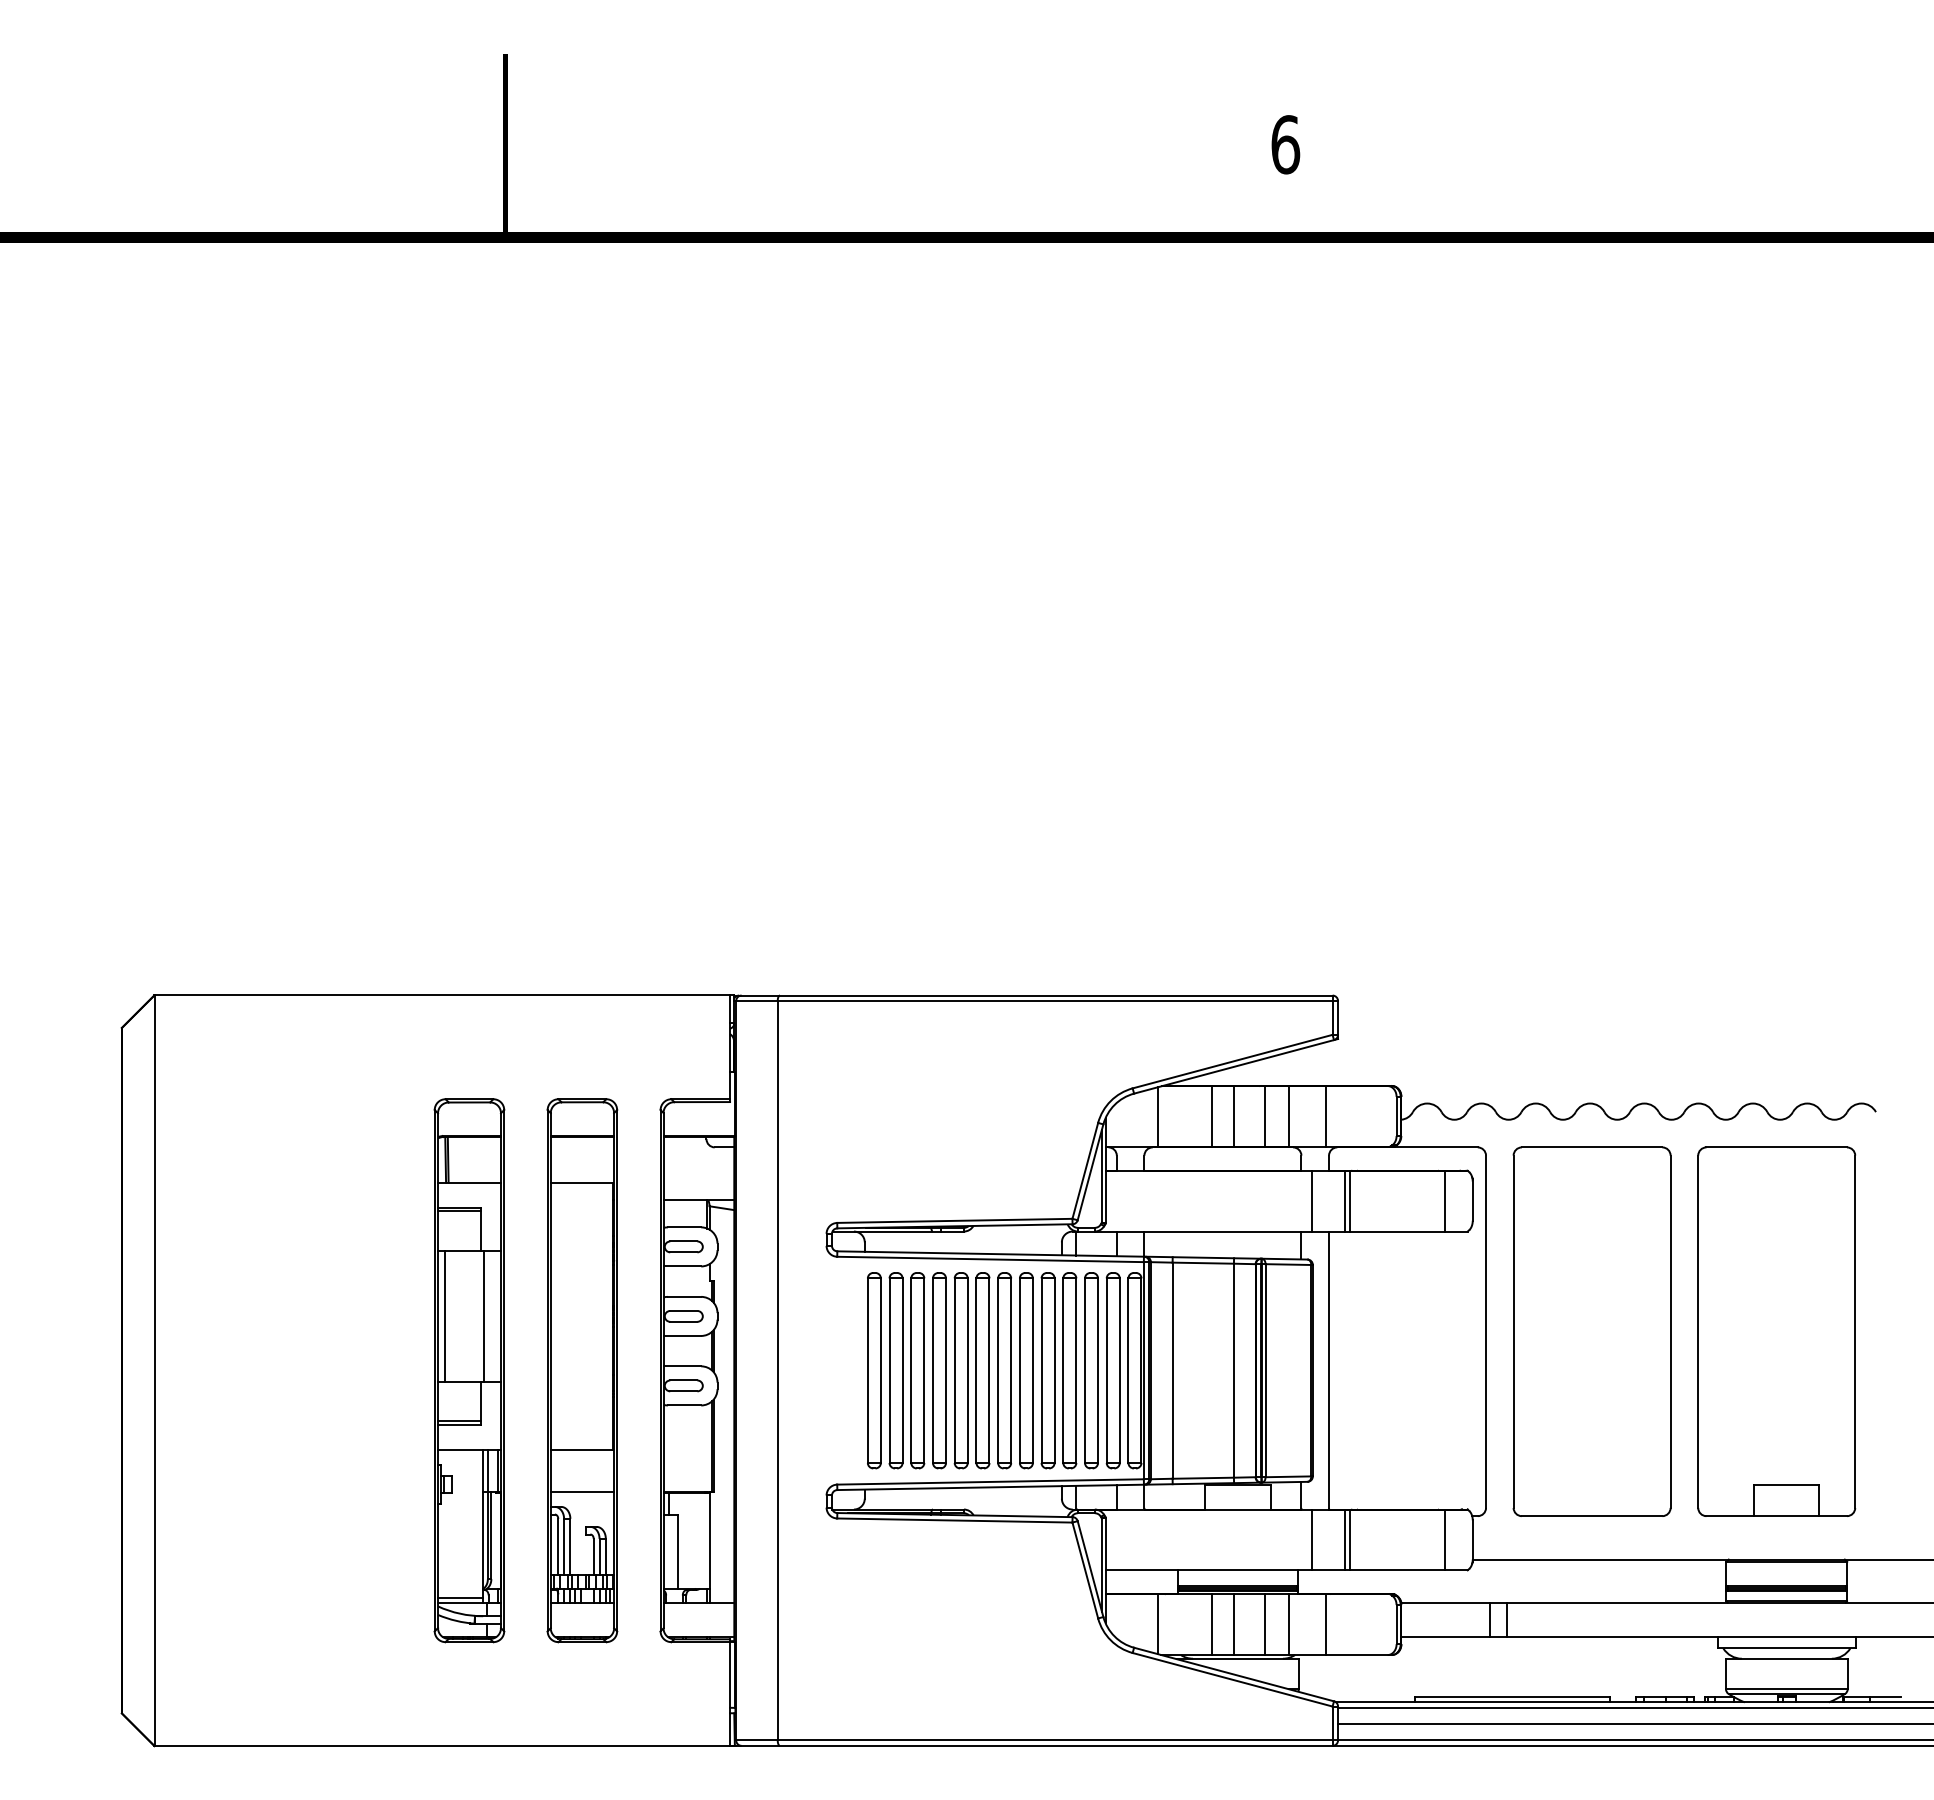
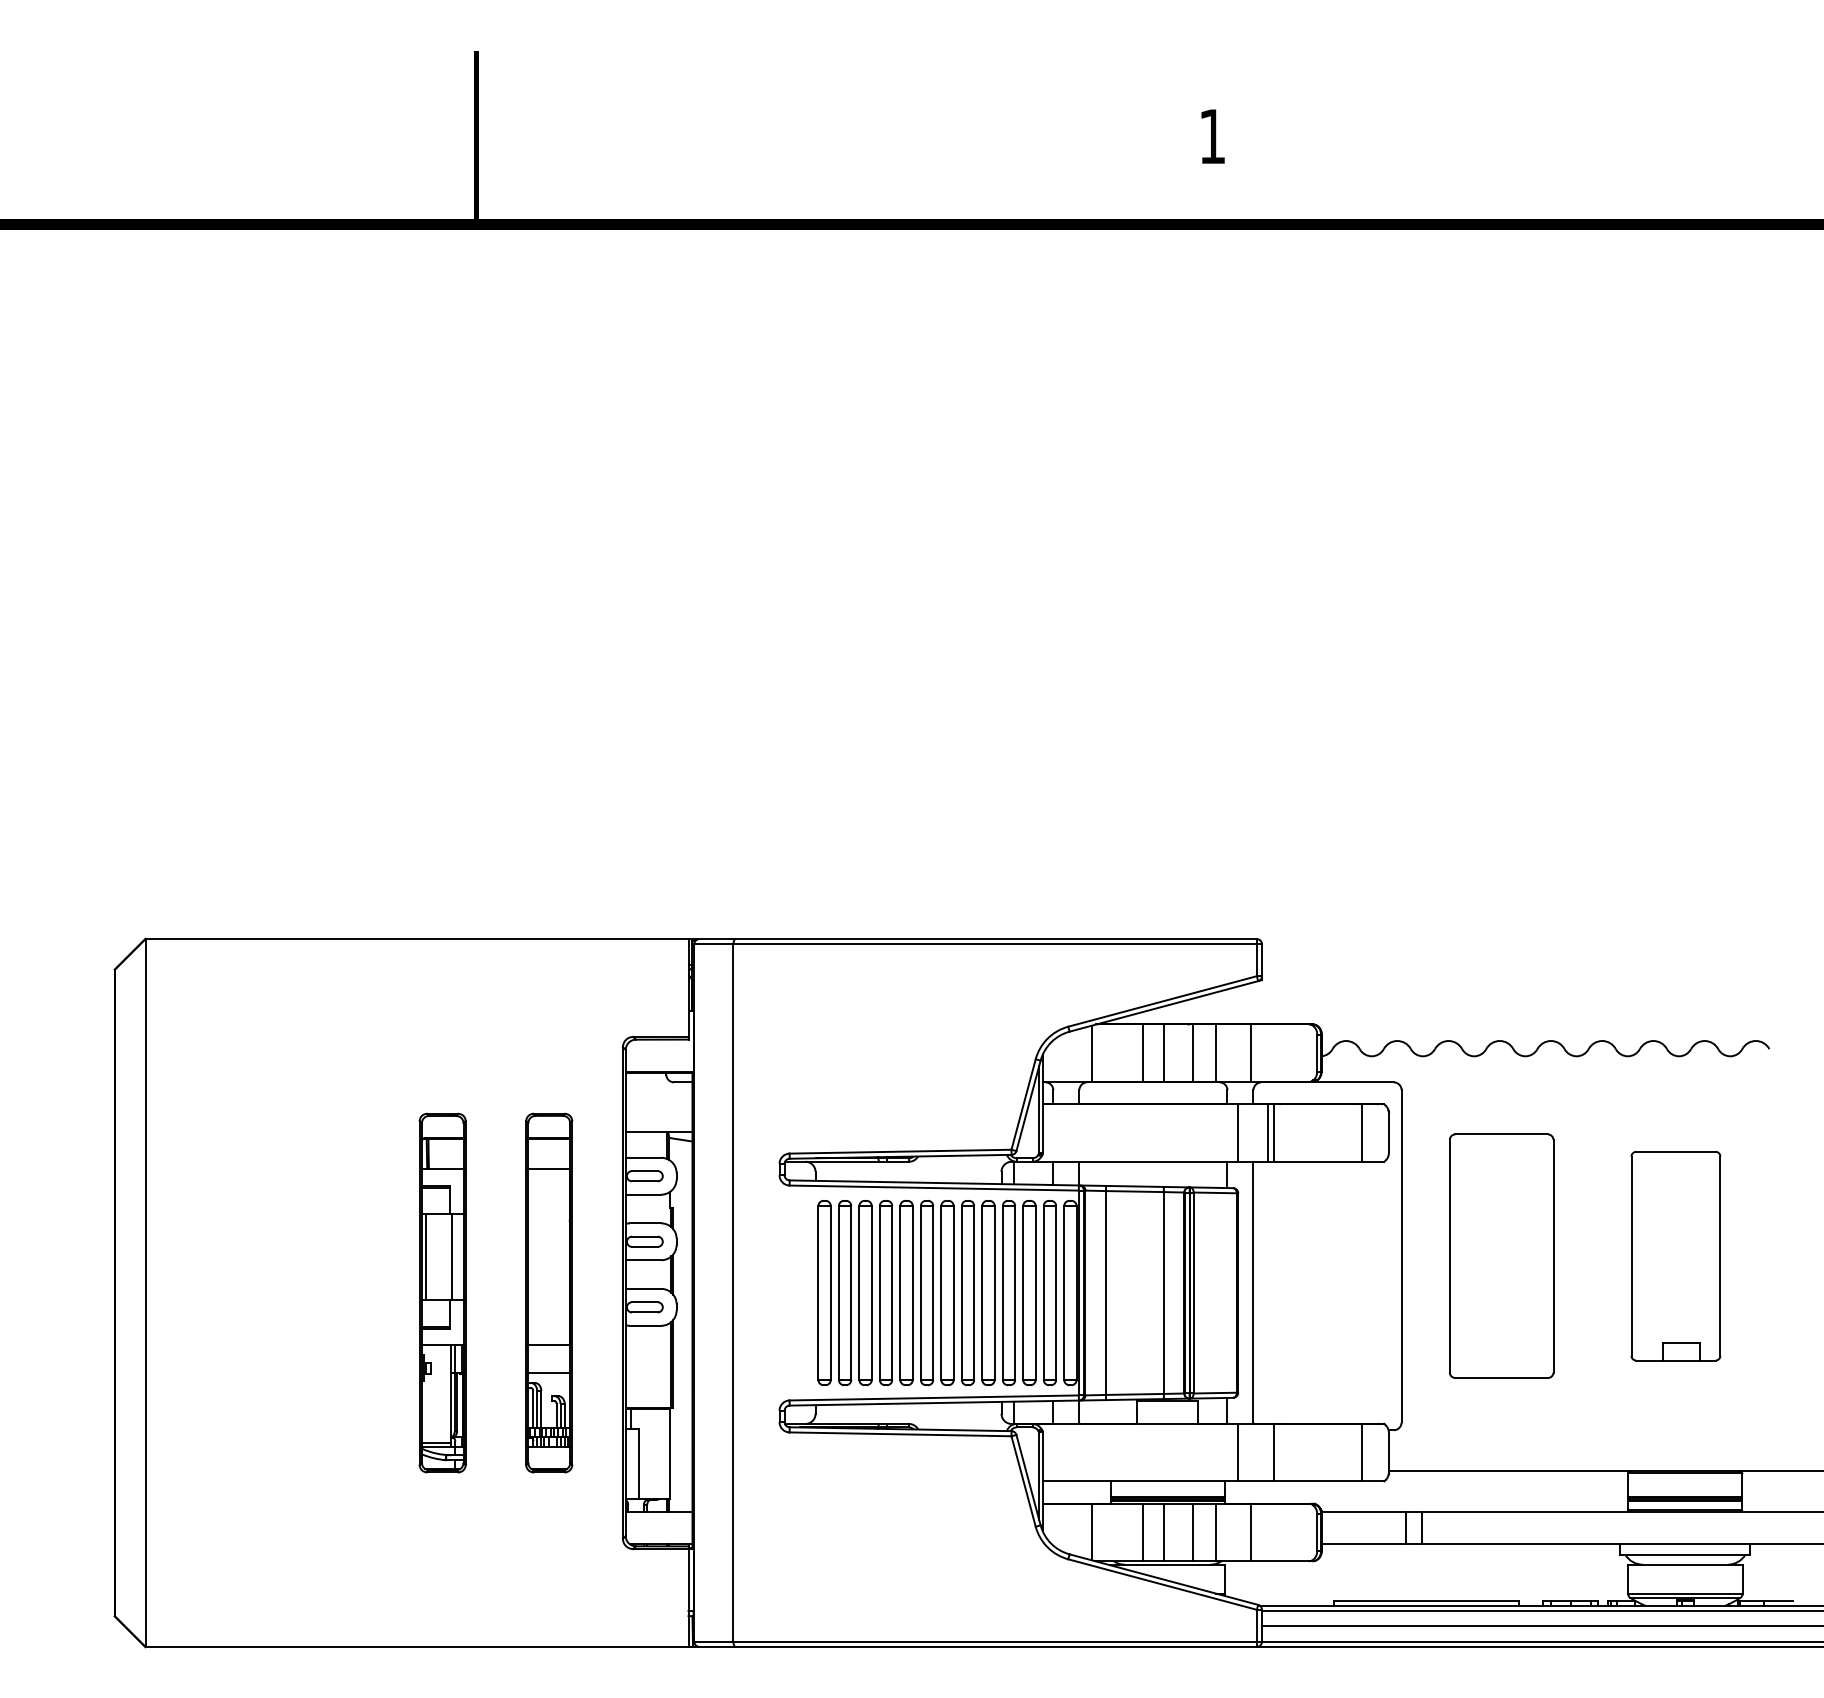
text: (1285, 144) -> (1212, 136), 6 -> 1
part: (1591, 1331) -> (1501, 1256), size x0.7
part: (1776, 1331) -> (1675, 1256), size x0.6
part: (469, 1370) -> (442, 1292), size x0.7
part: (582, 1370) -> (549, 1292), size x0.7
line: (1344, 1539) -> (1268, 1452), removed

